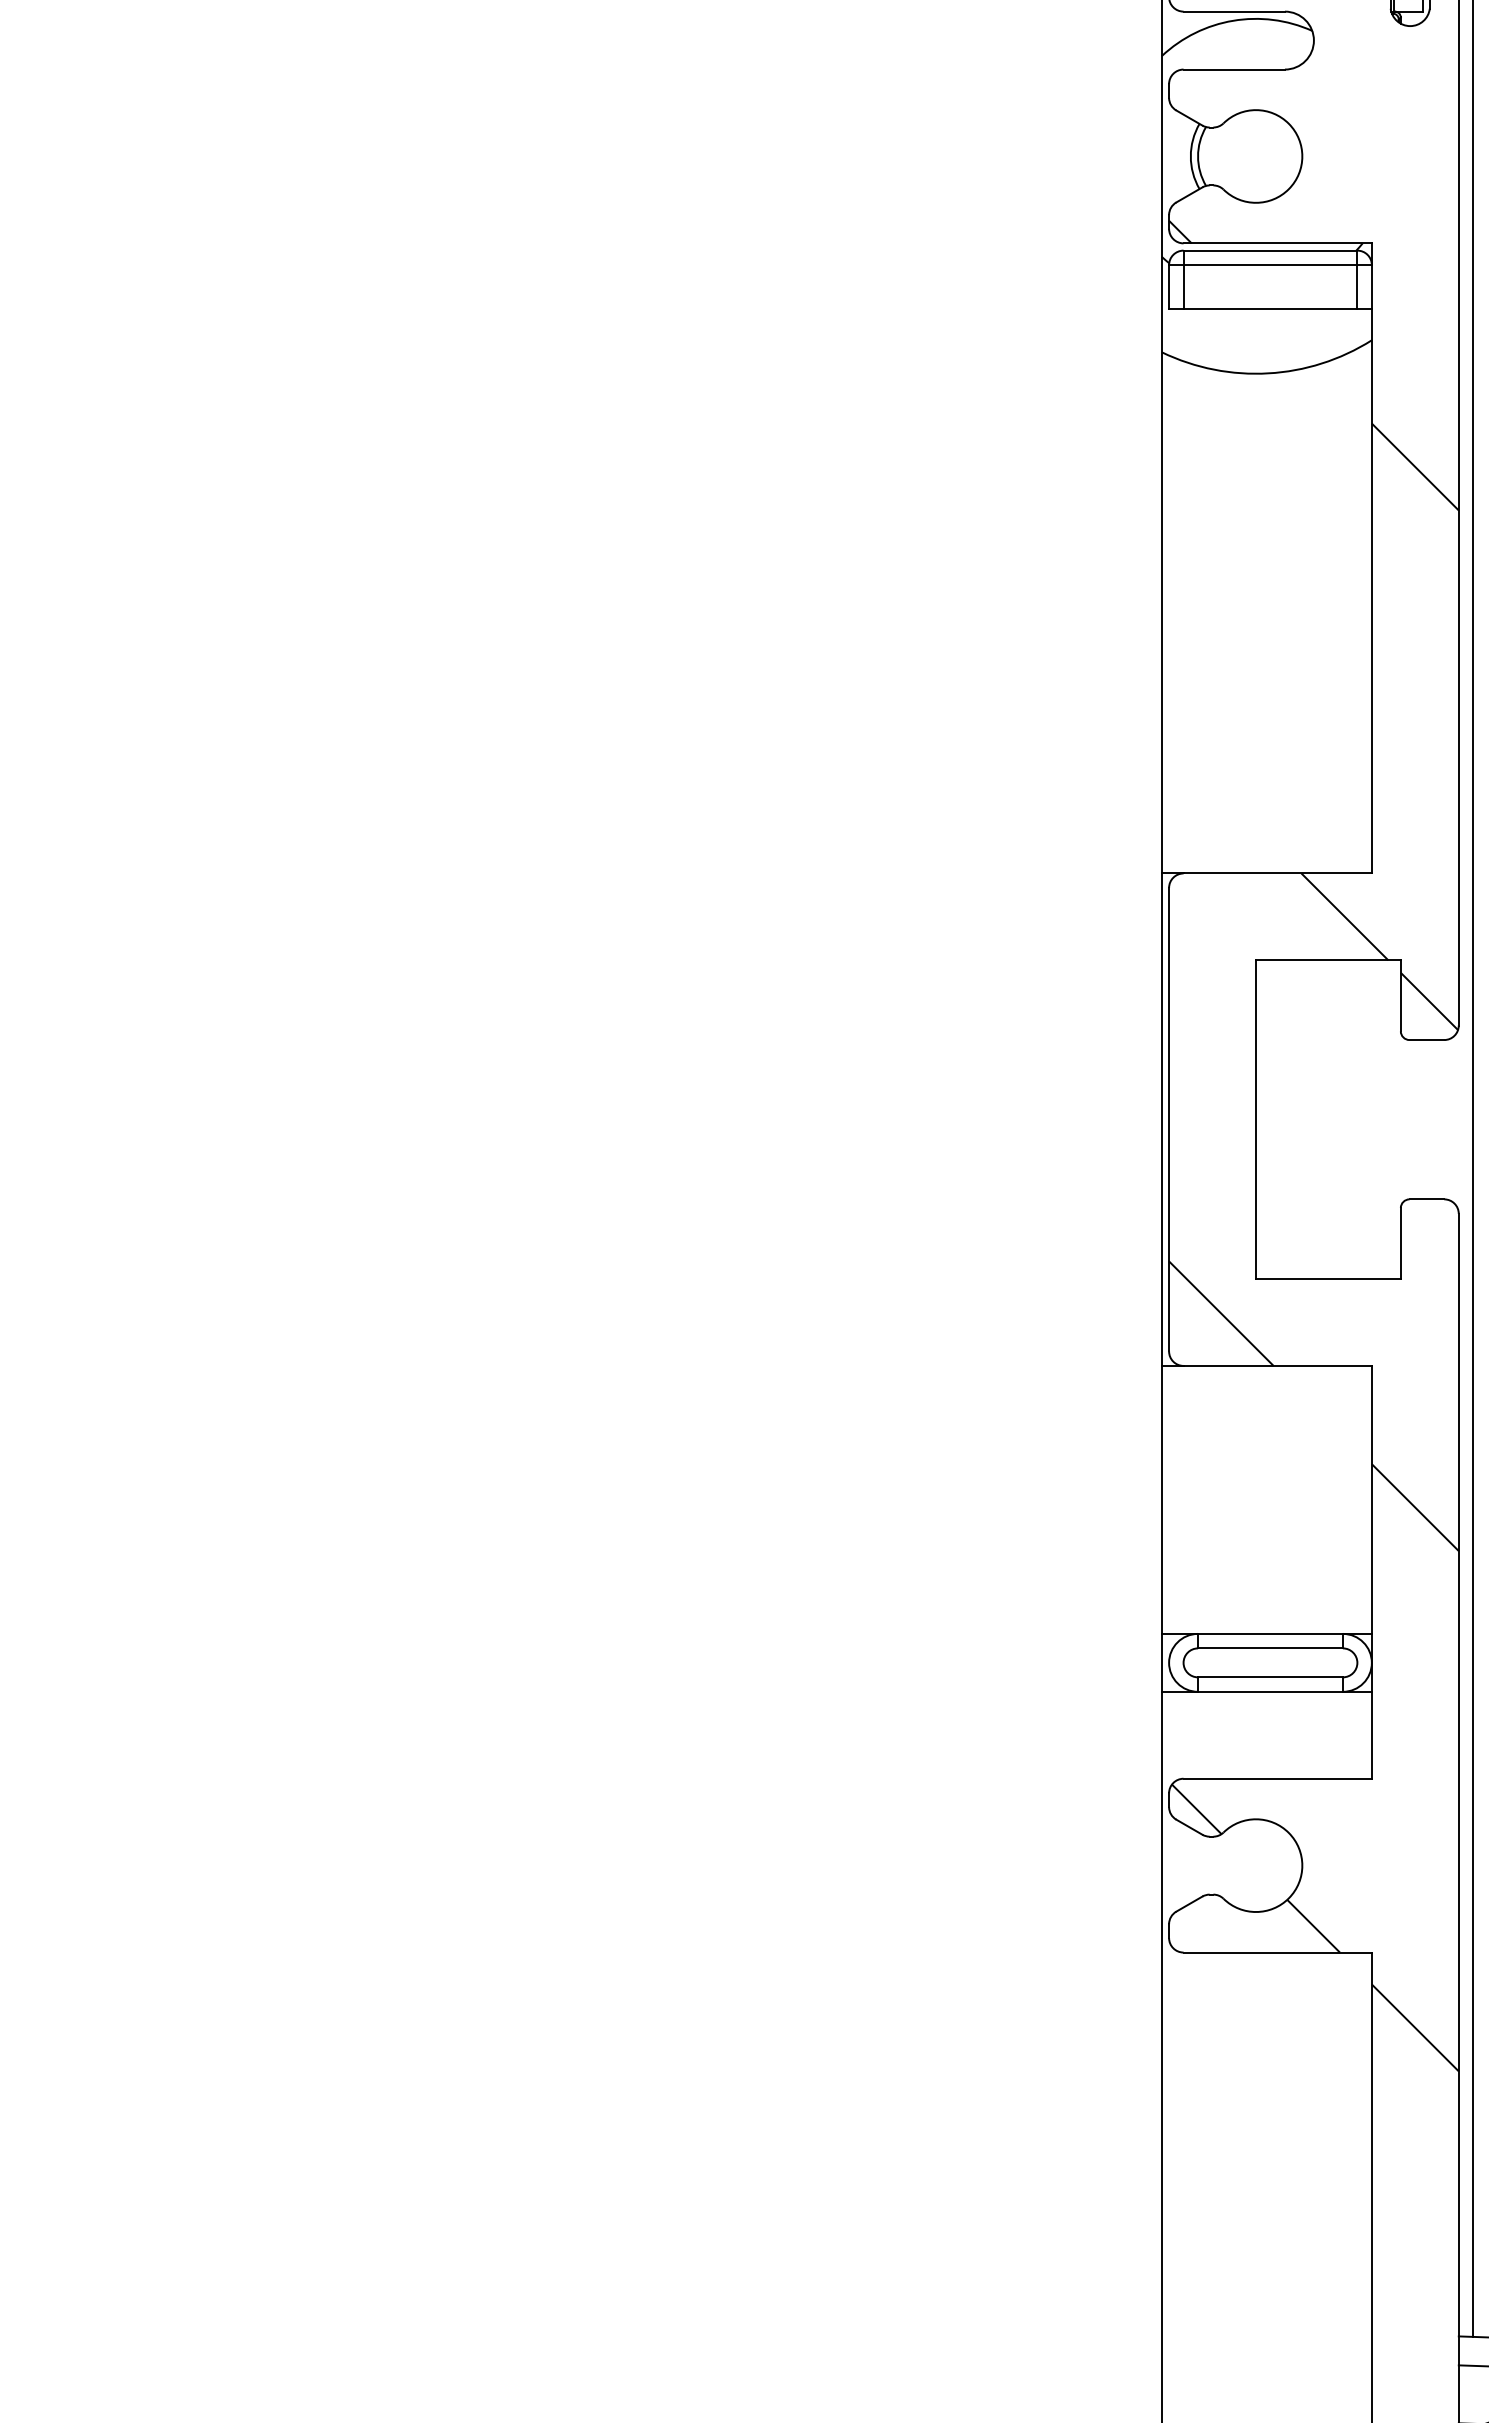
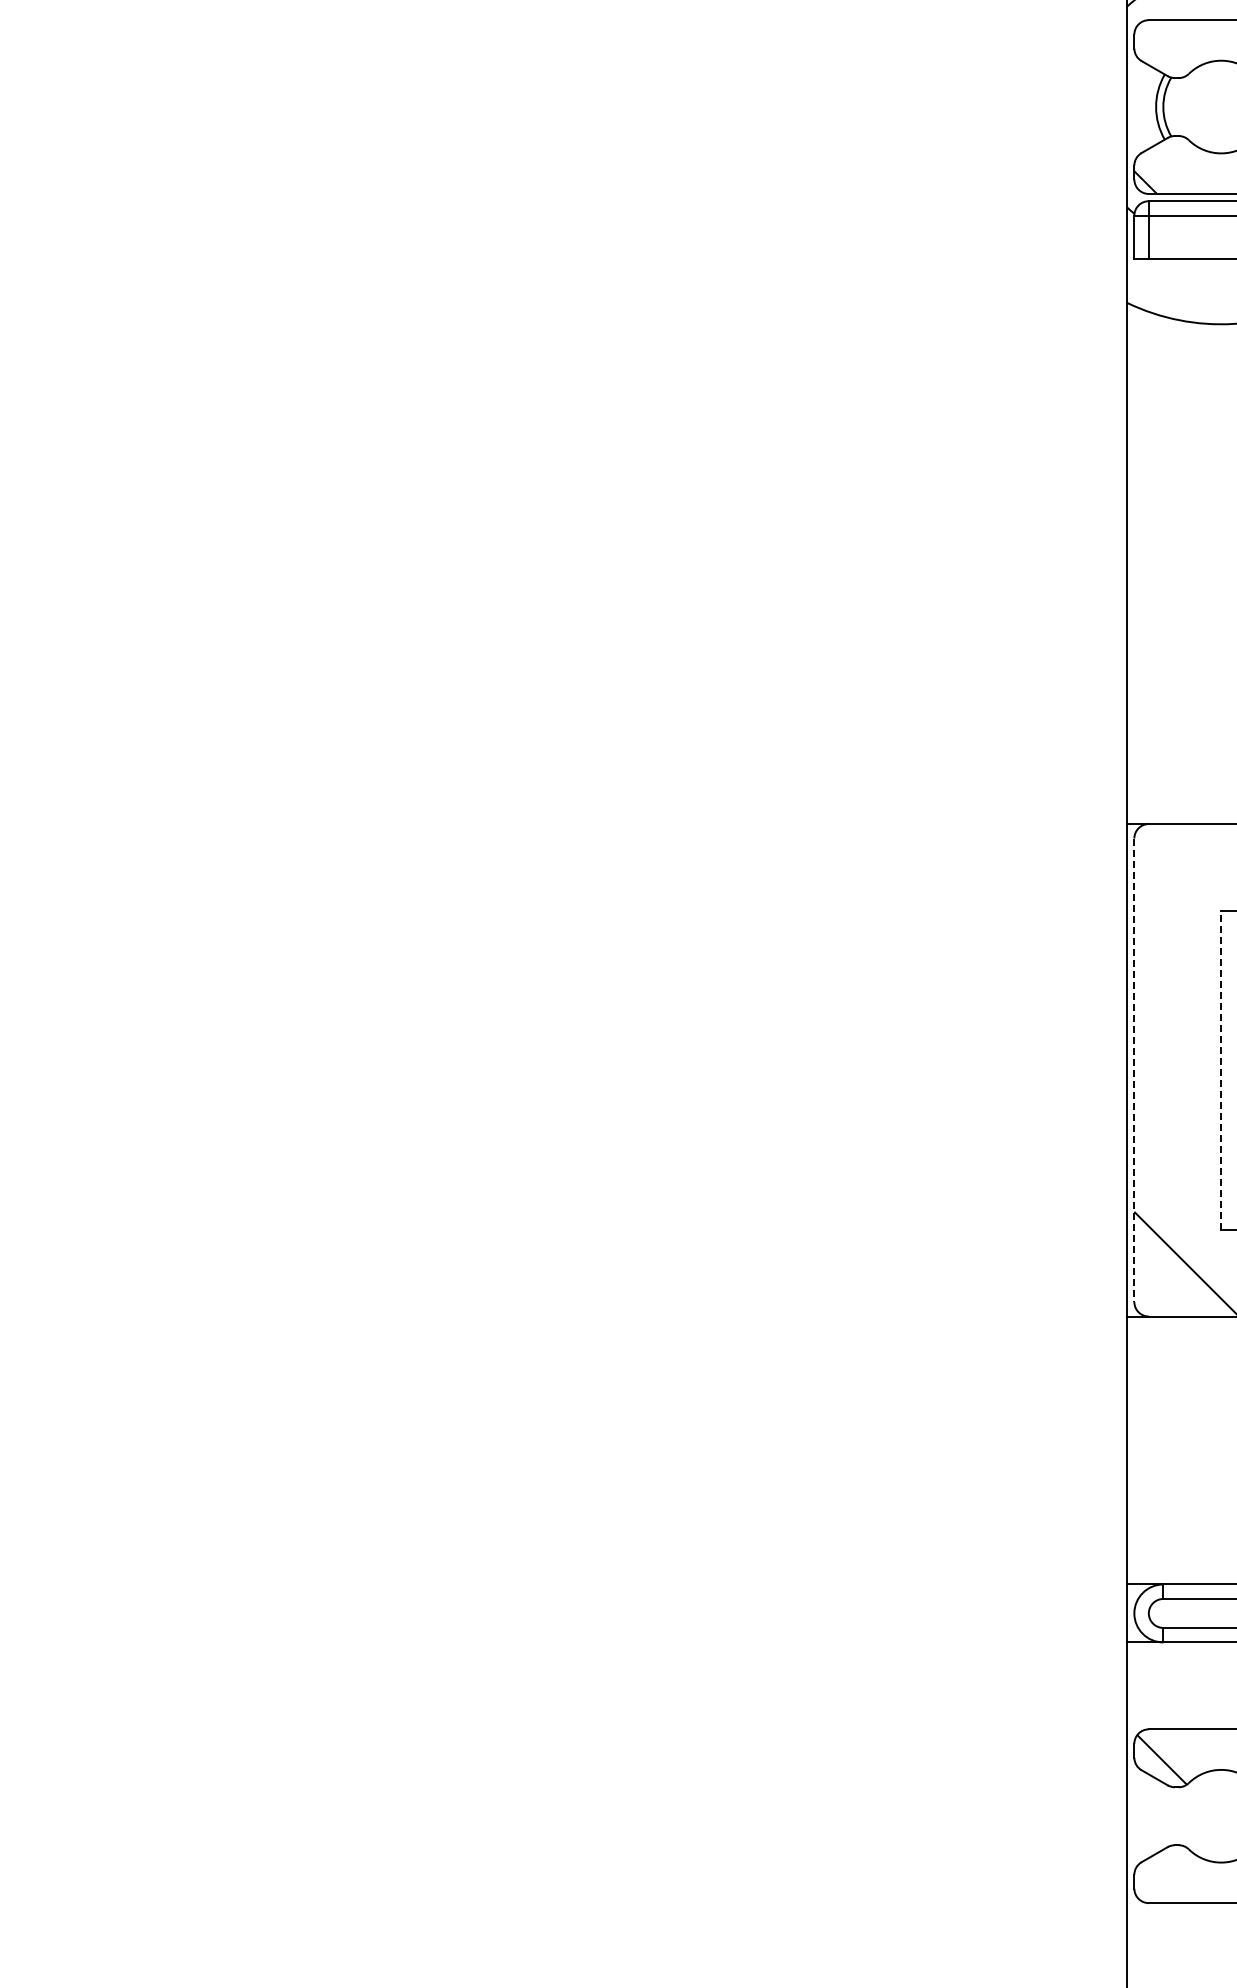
line: (1169, 1119) -> (1134, 1070), solid -> dashed
line: (1255, 1119) -> (1220, 1070), solid -> dashed

